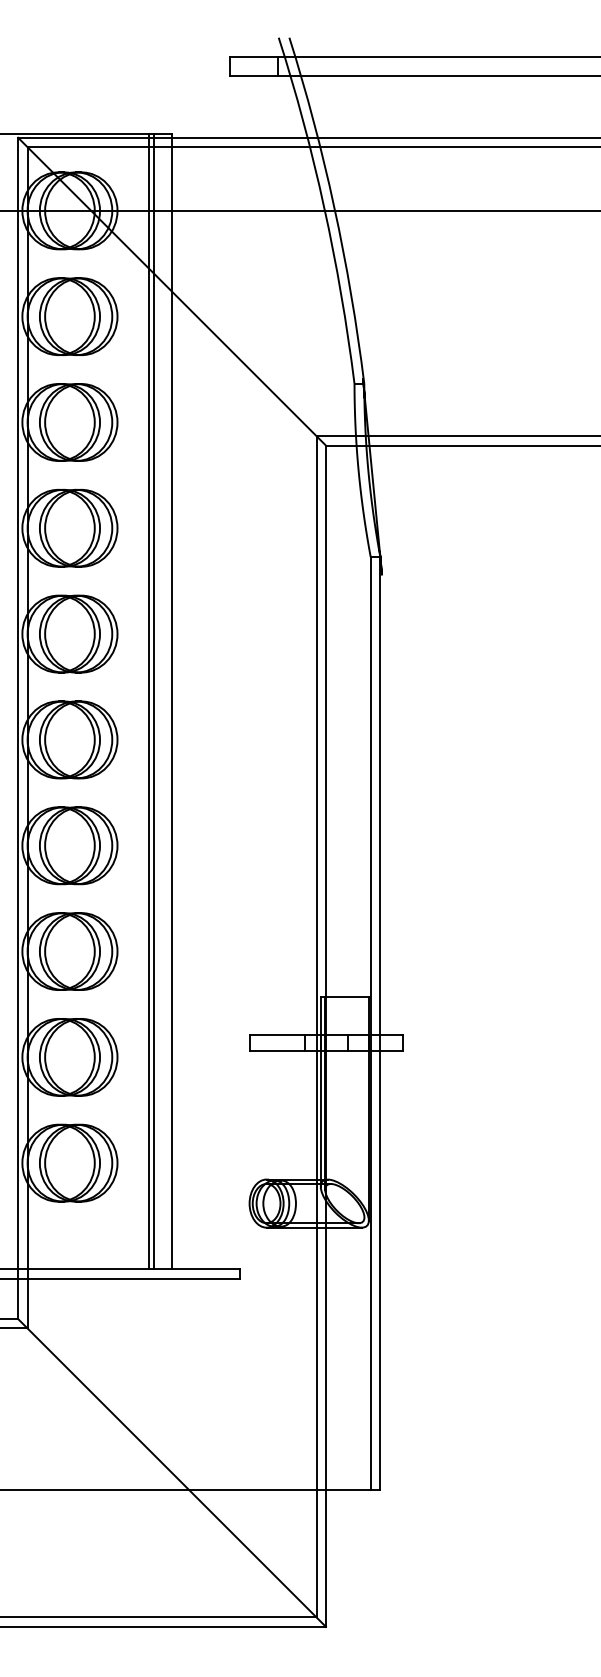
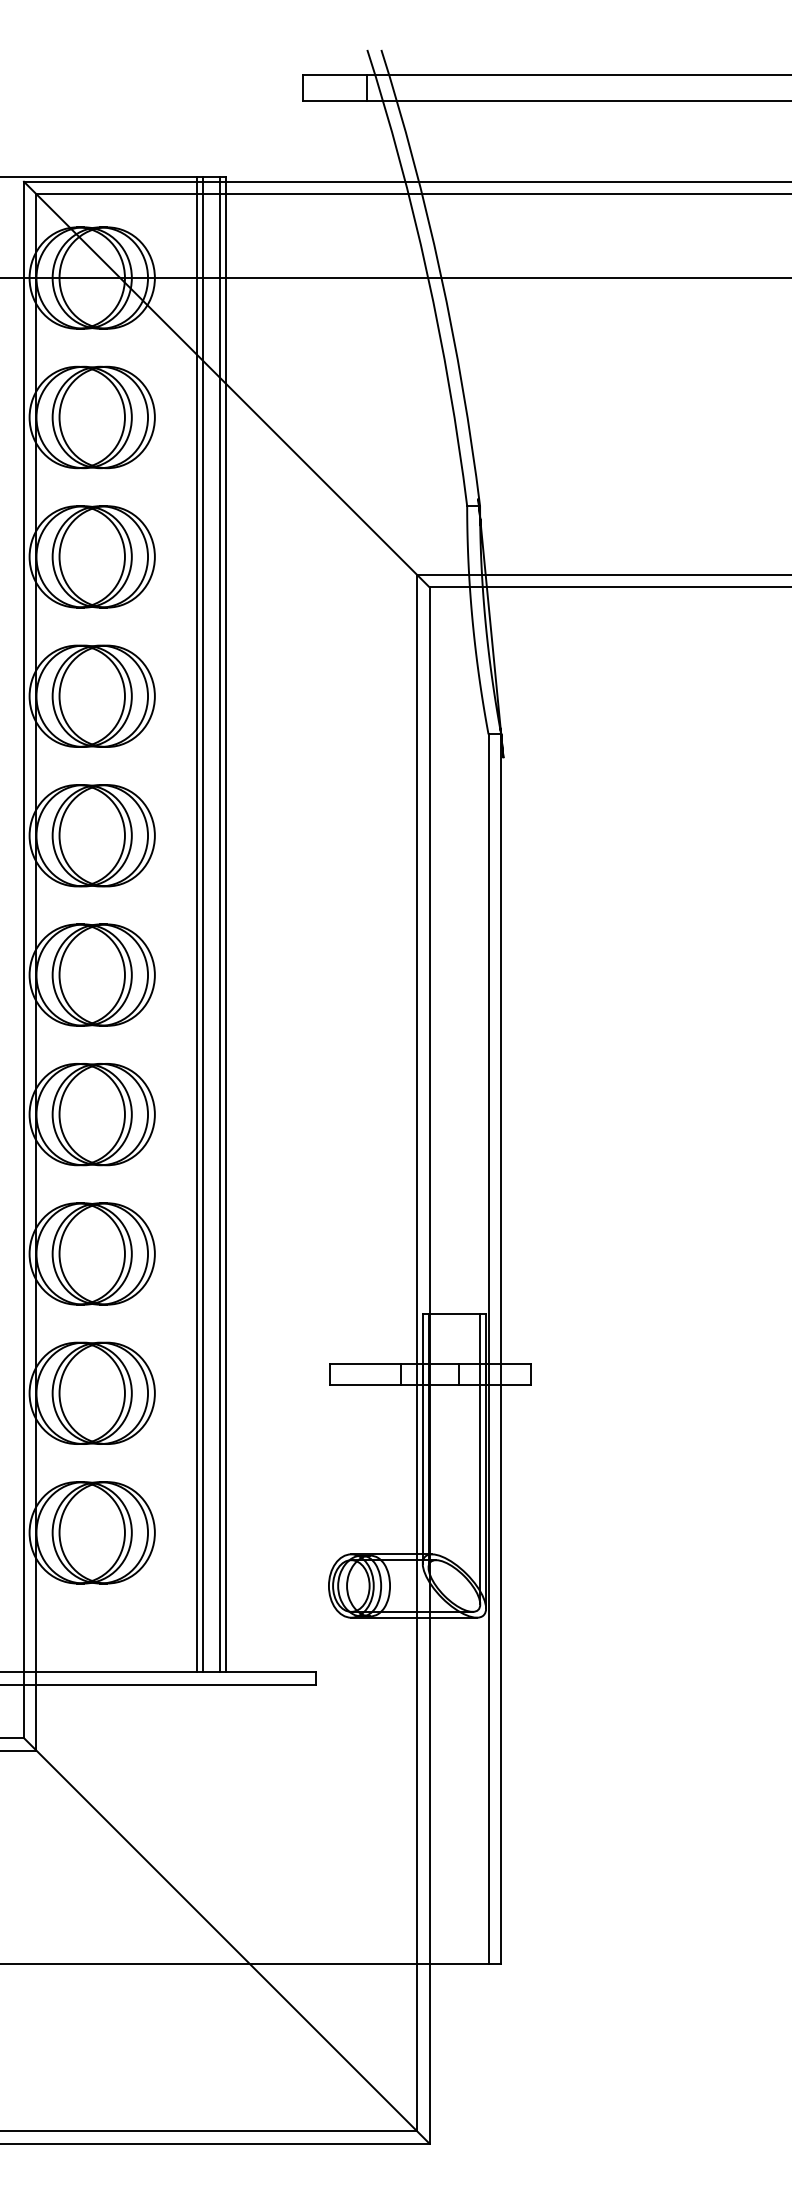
line: (166, 701) -> (219, 924), added
line: (364, 1106) -> (480, 1458), added

